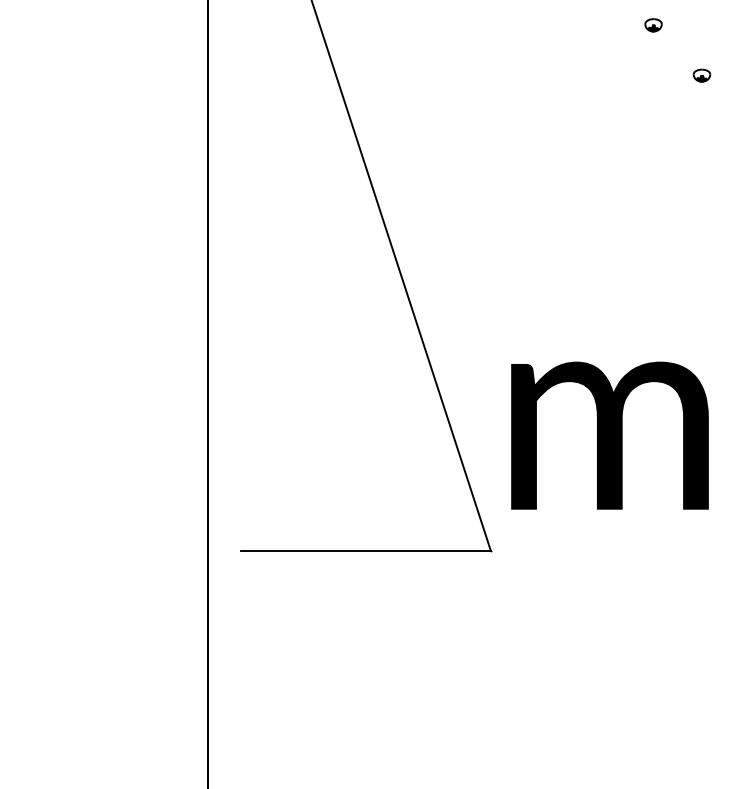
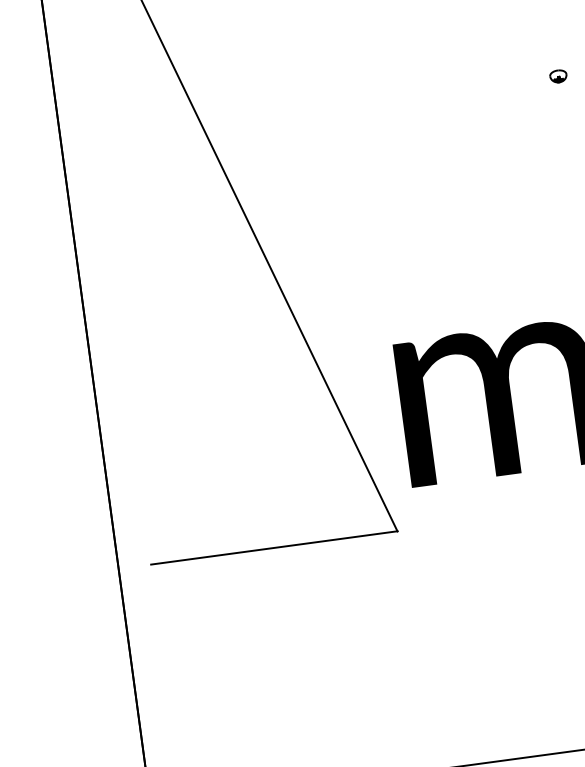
part: (701, 75) -> (557, 76), moved

